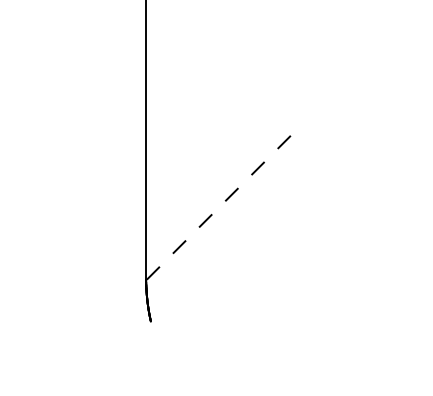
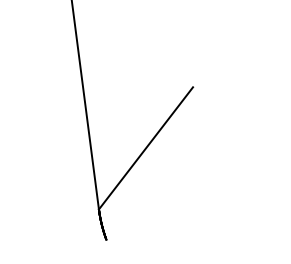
line: (218, 208) -> (146, 148), dashed -> solid

